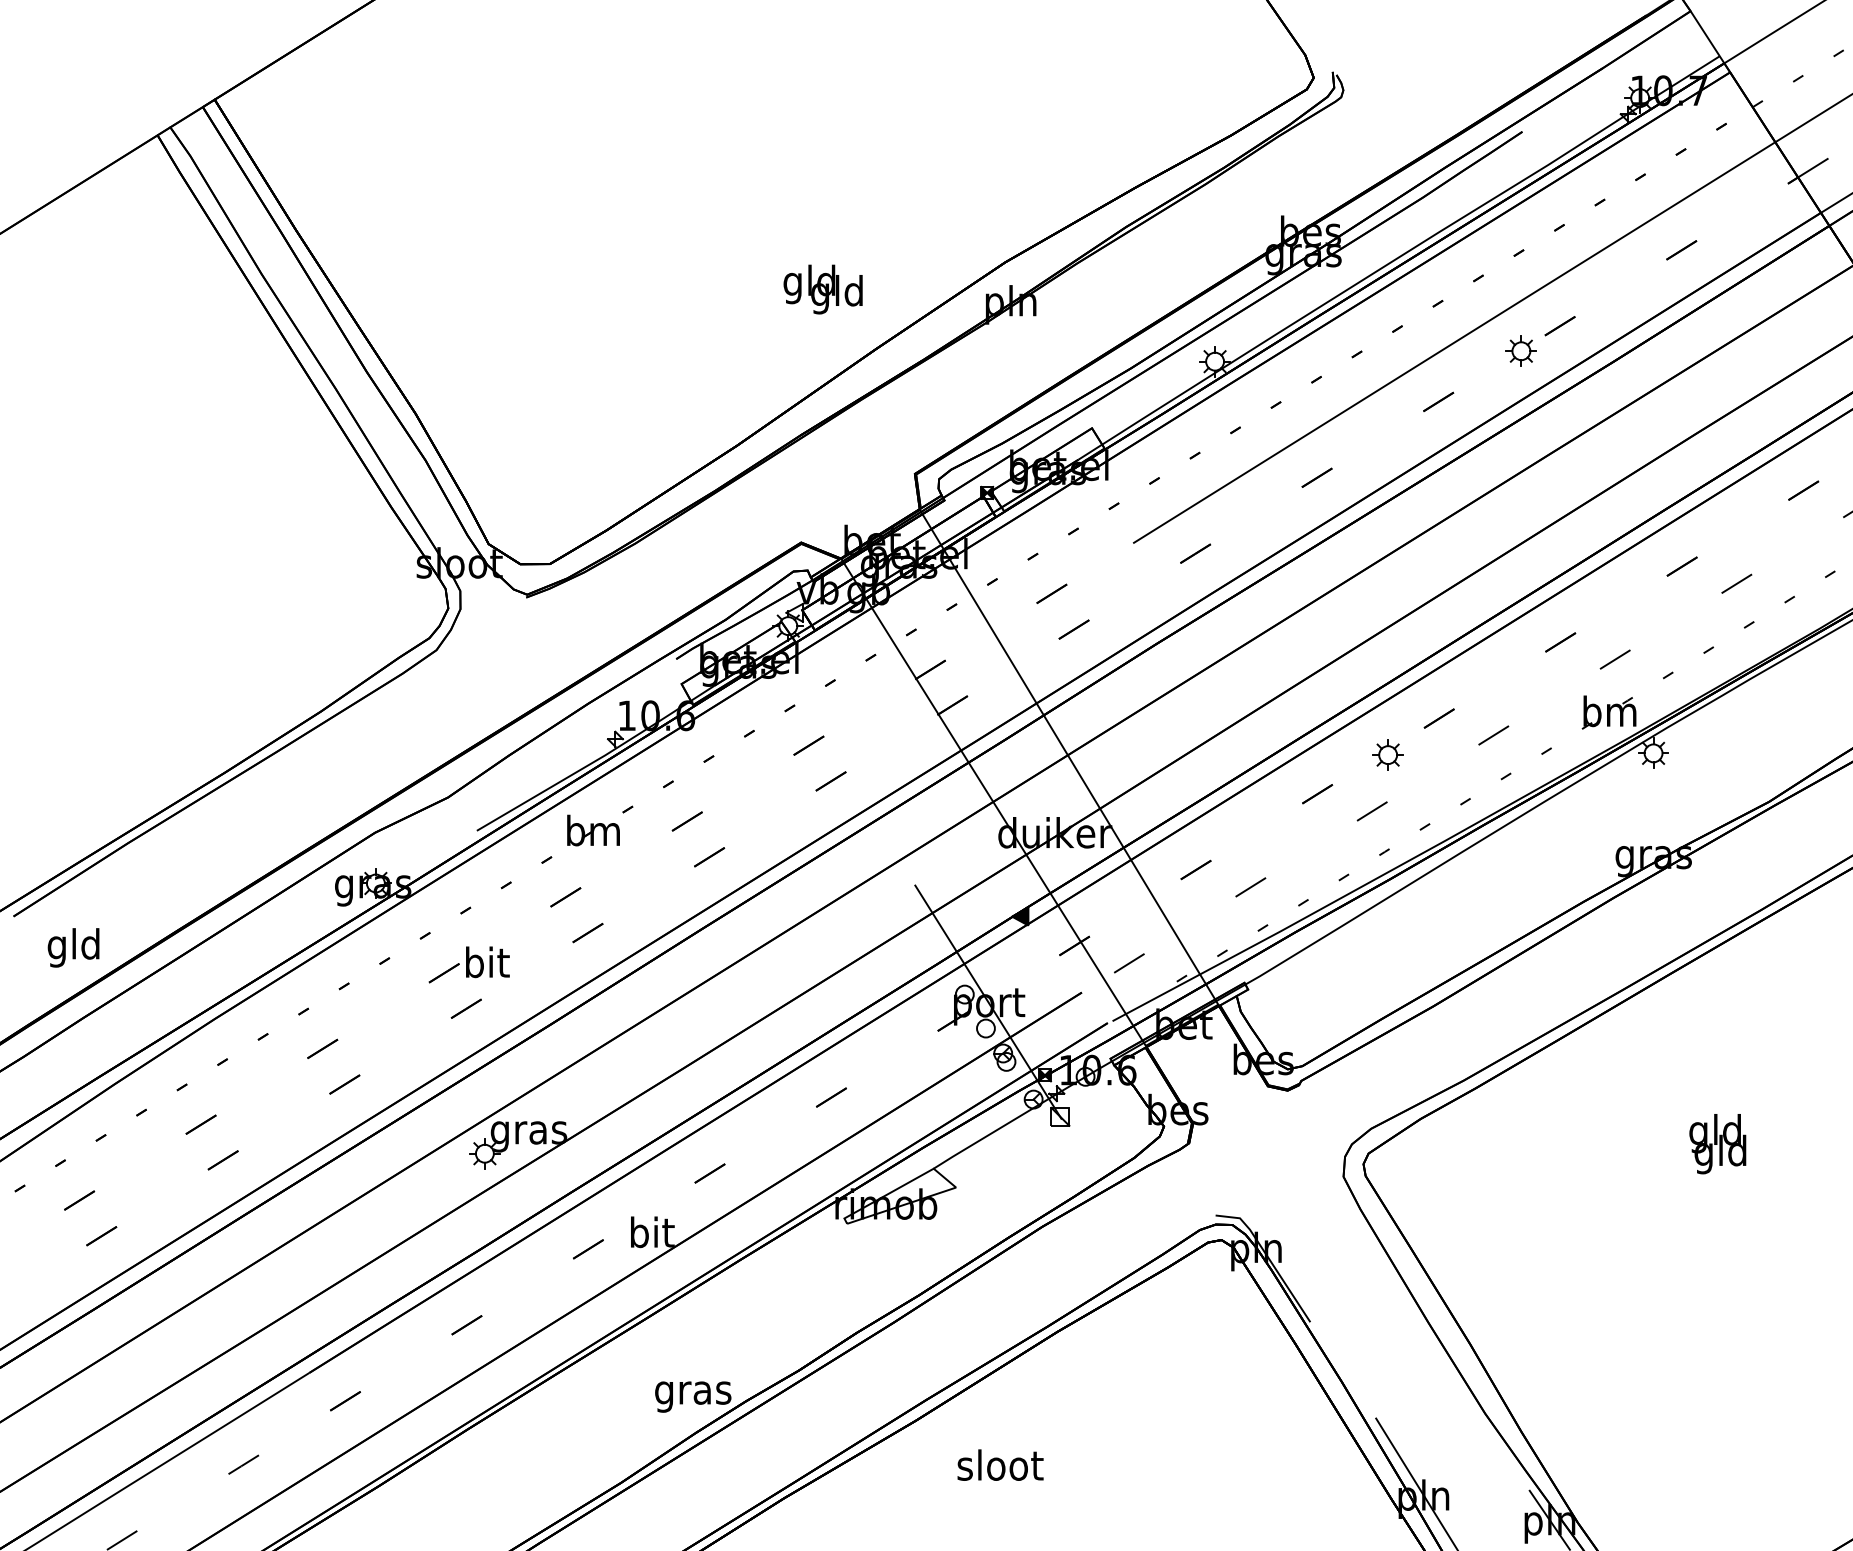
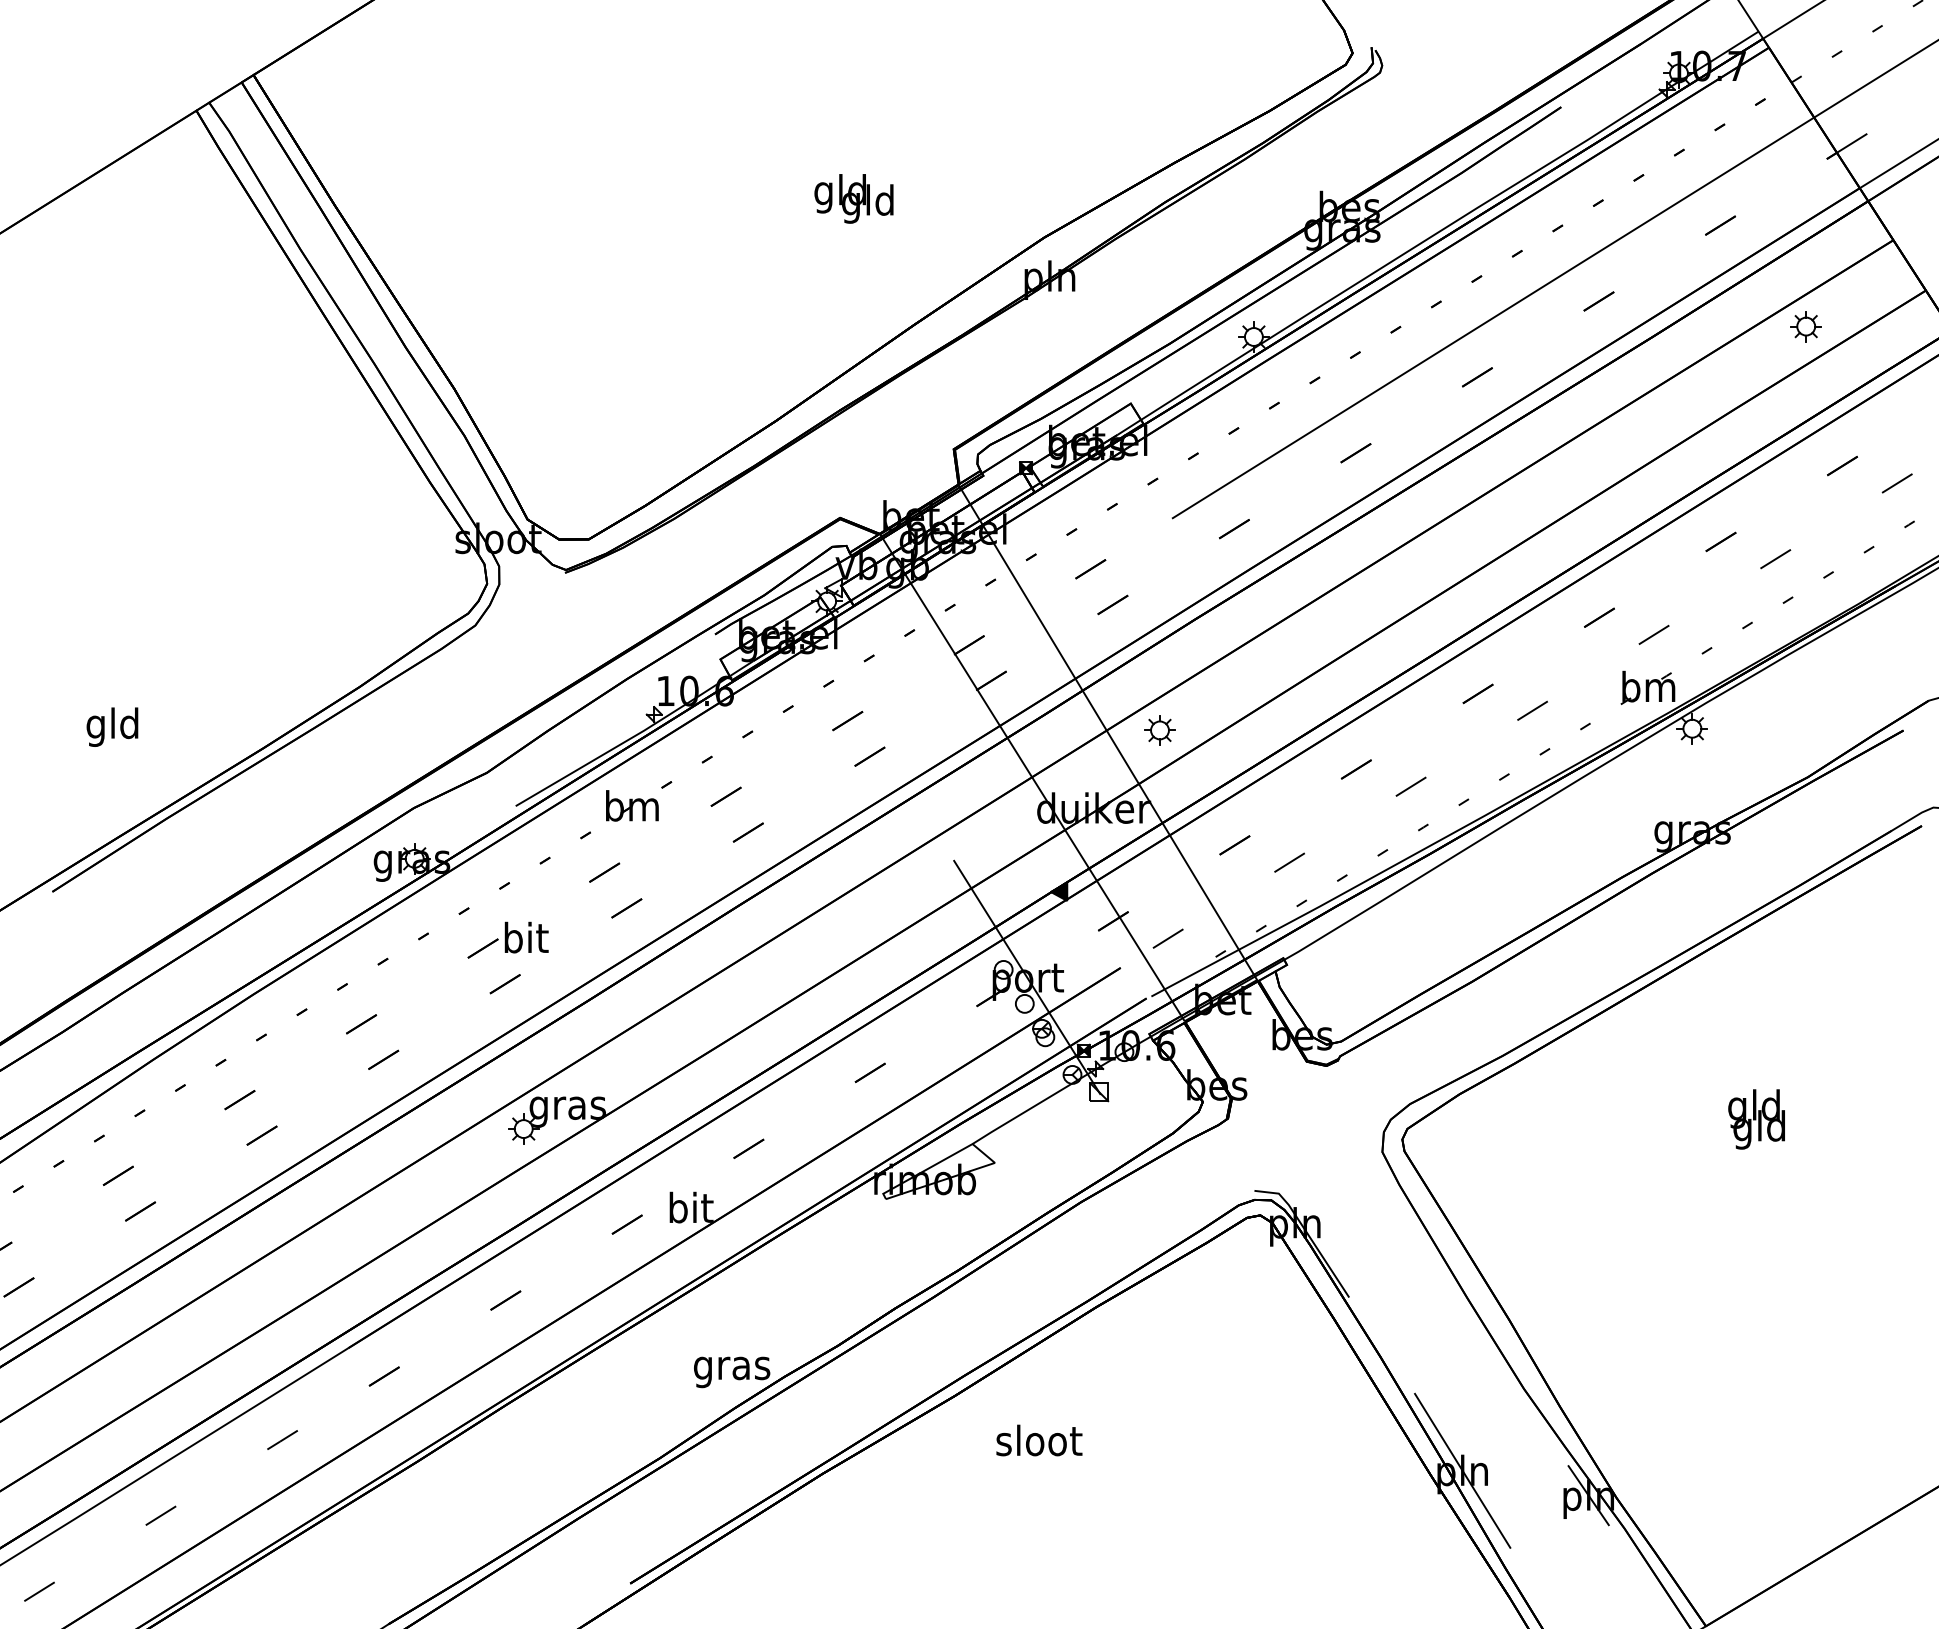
text: (822, 289) -> (853, 198), moved
part: (1520, 351) -> (1805, 326), moved
part: (1387, 755) -> (1159, 730), moved
text: (73, 947) -> (112, 726), moved

